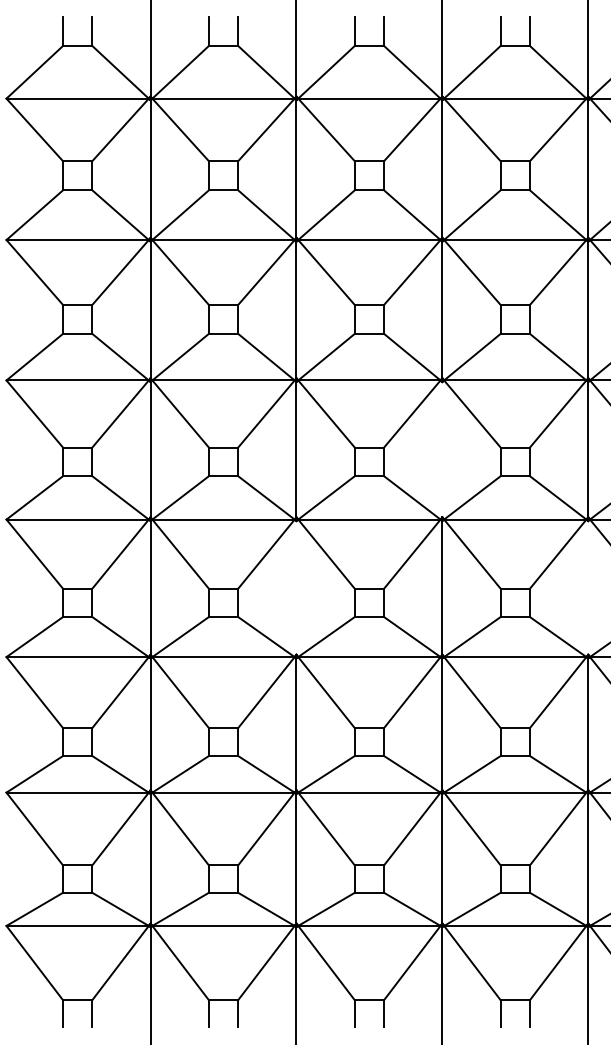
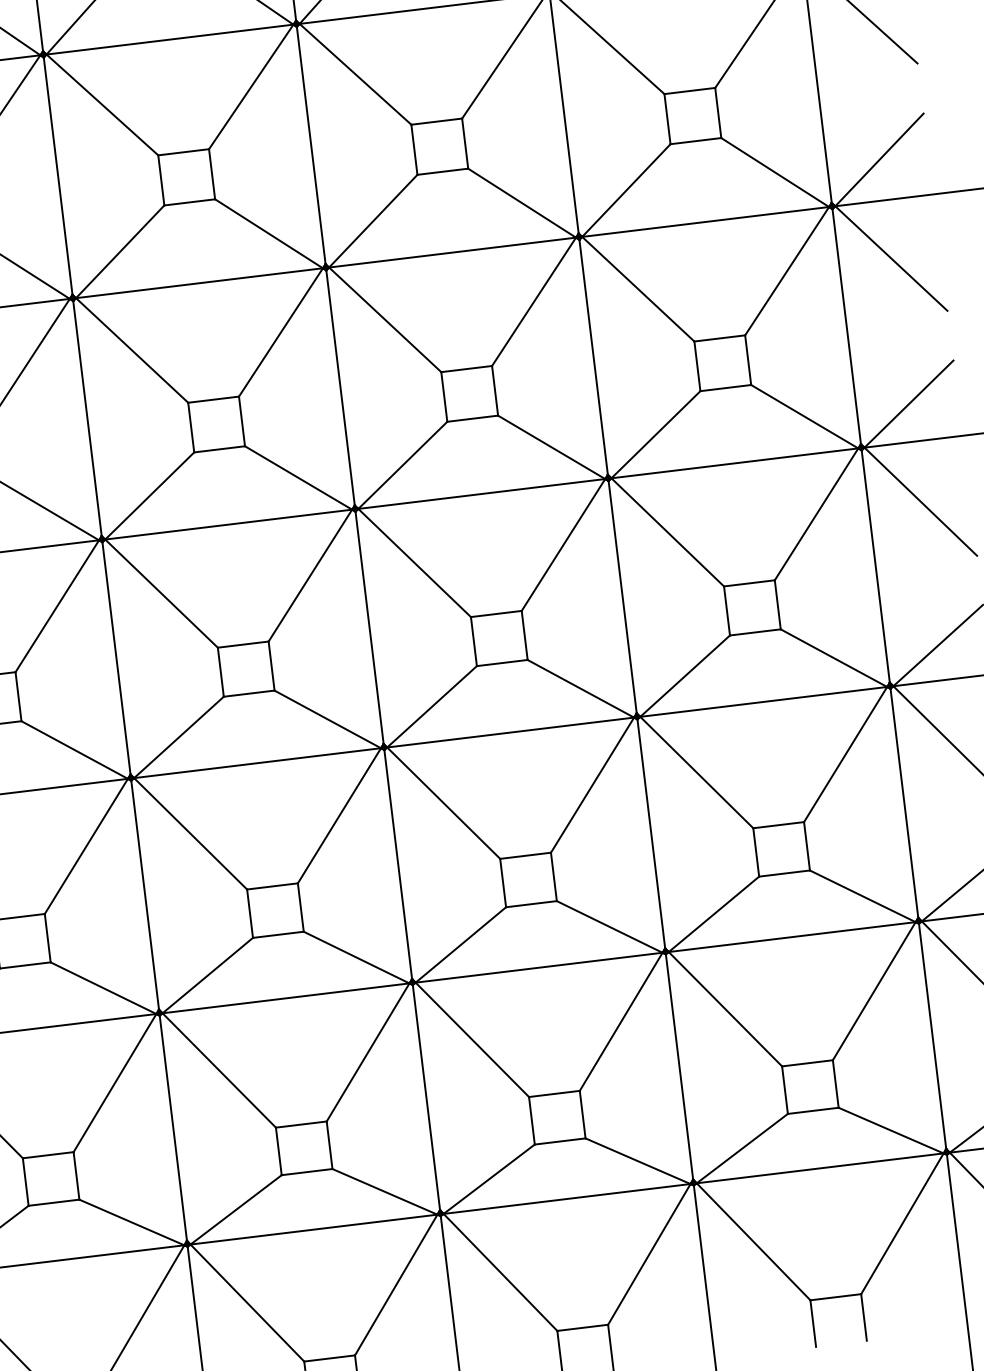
line: (442, 449) -> (593, 357), added
line: (296, 587) -> (369, 627), added
line: (588, 587) -> (876, 565), added

